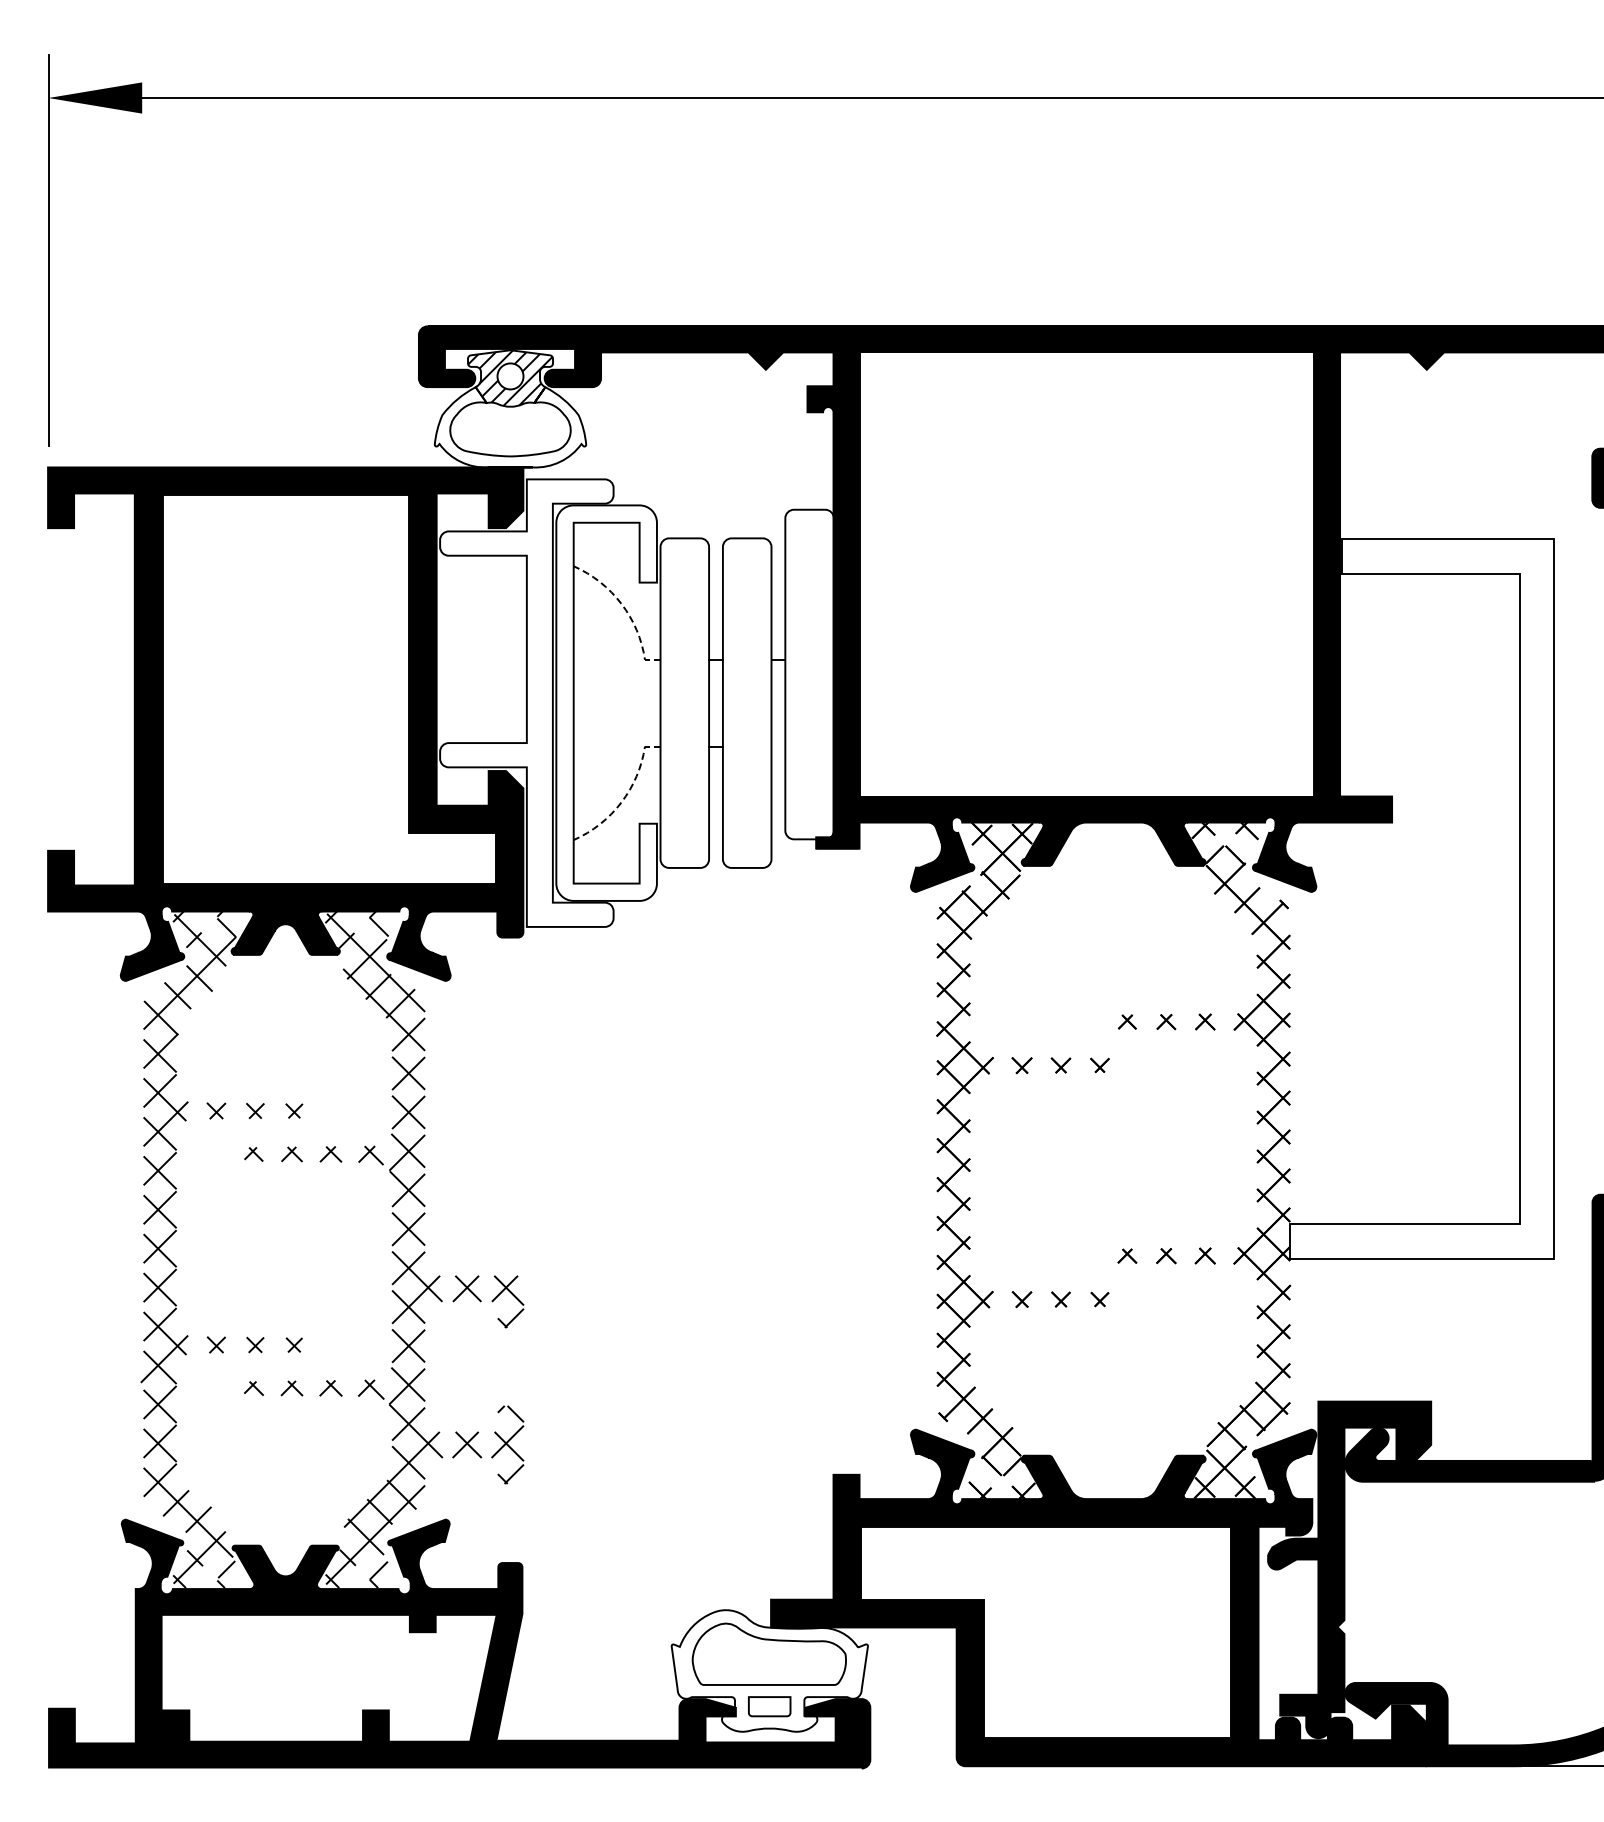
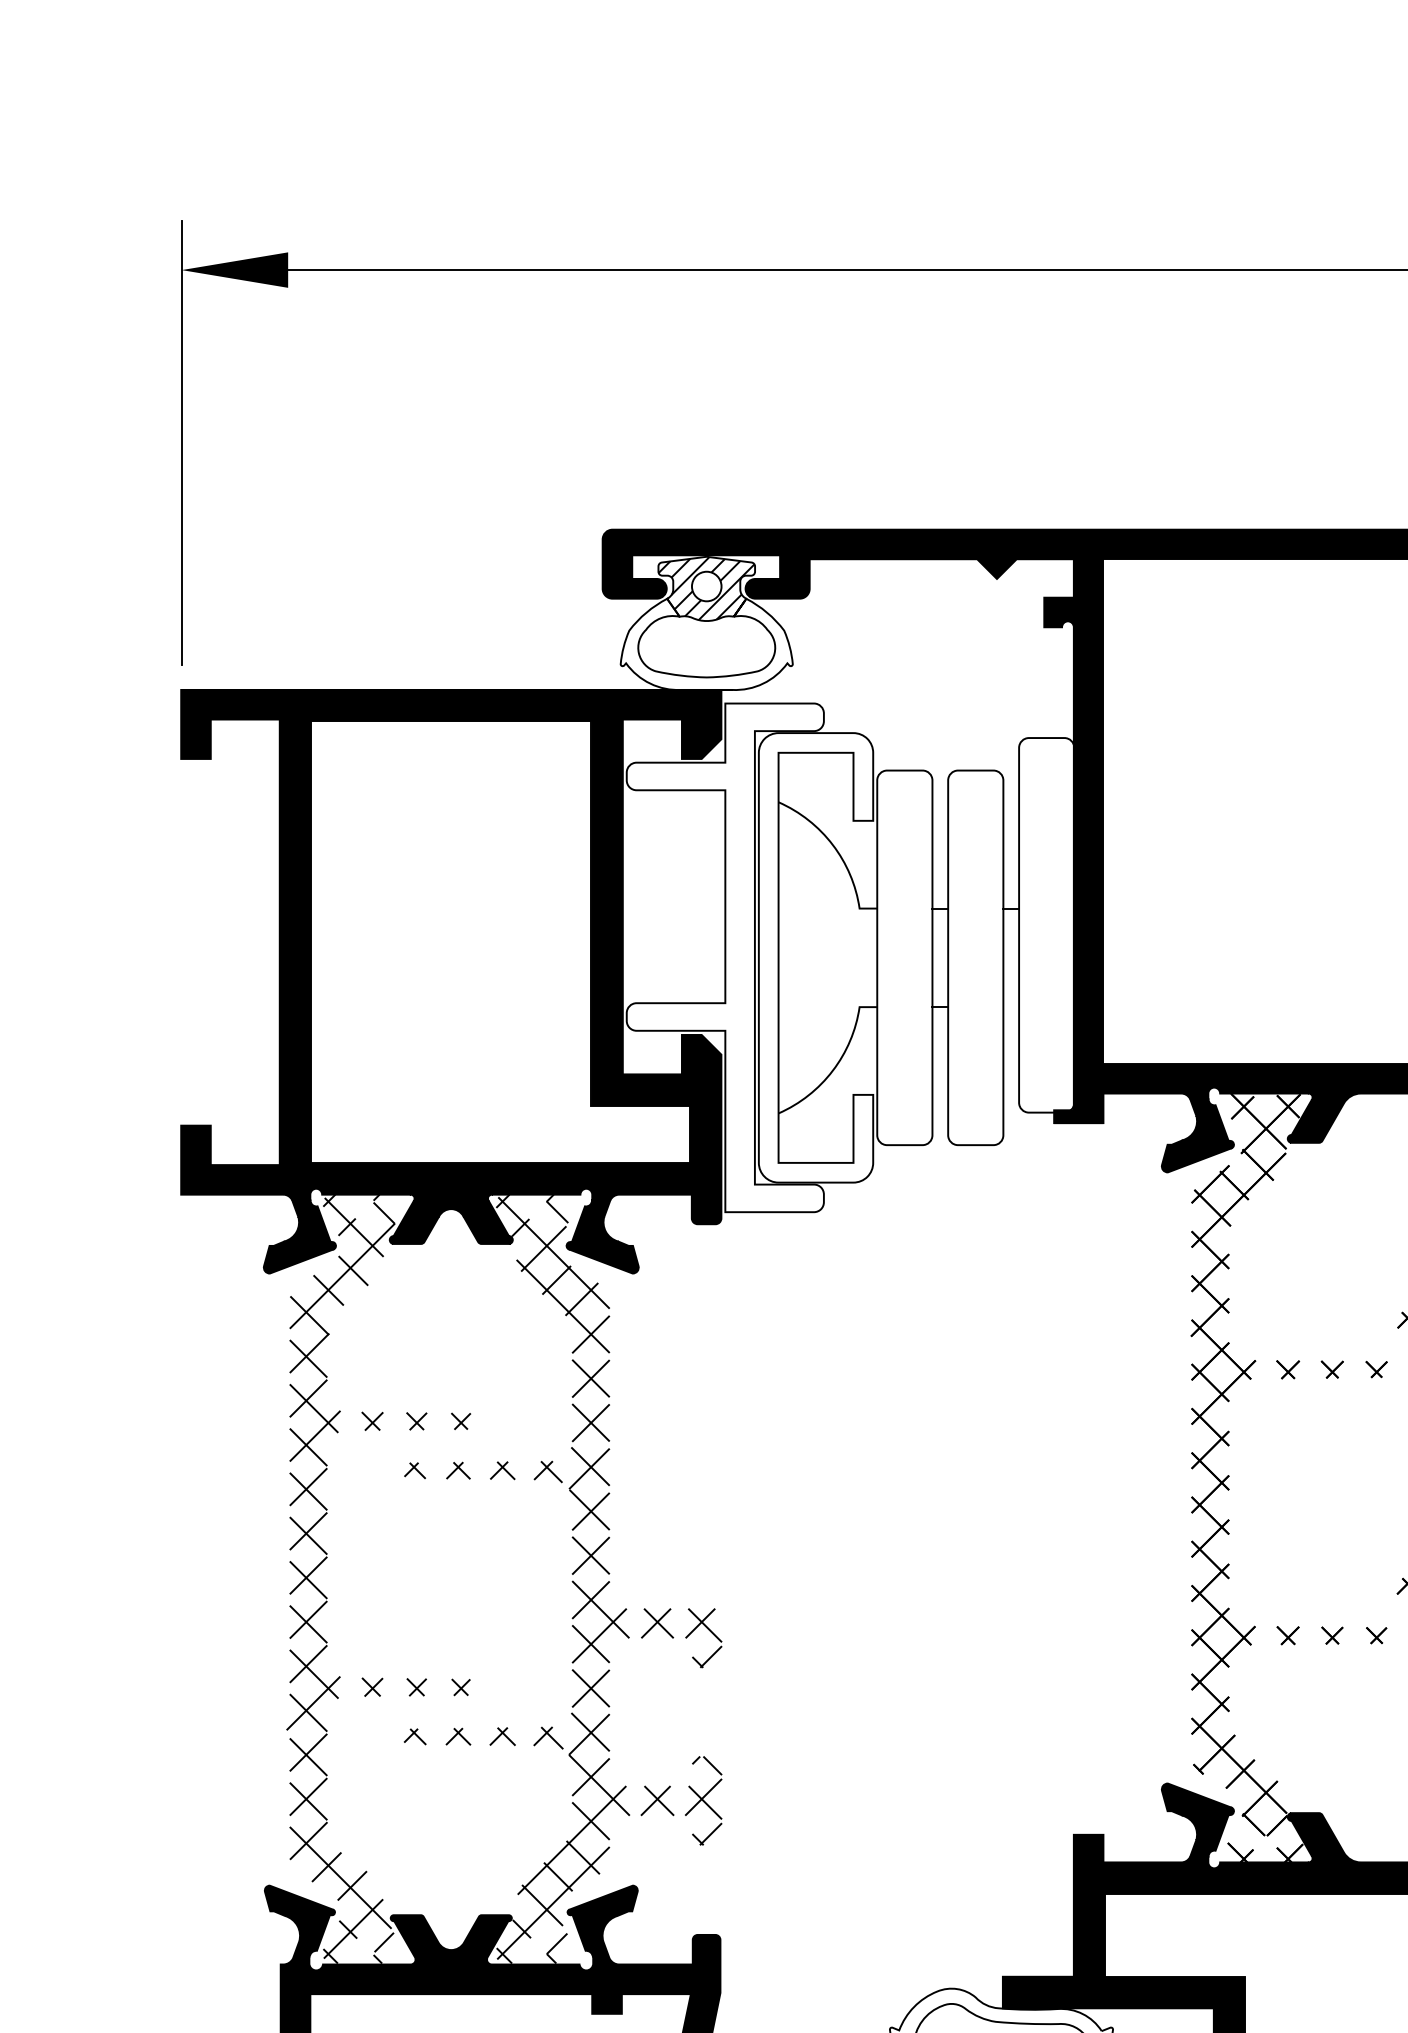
line: (625, 610) -> (837, 852), dashed -> solid
line: (625, 796) -> (837, 1063), dashed -> solid

